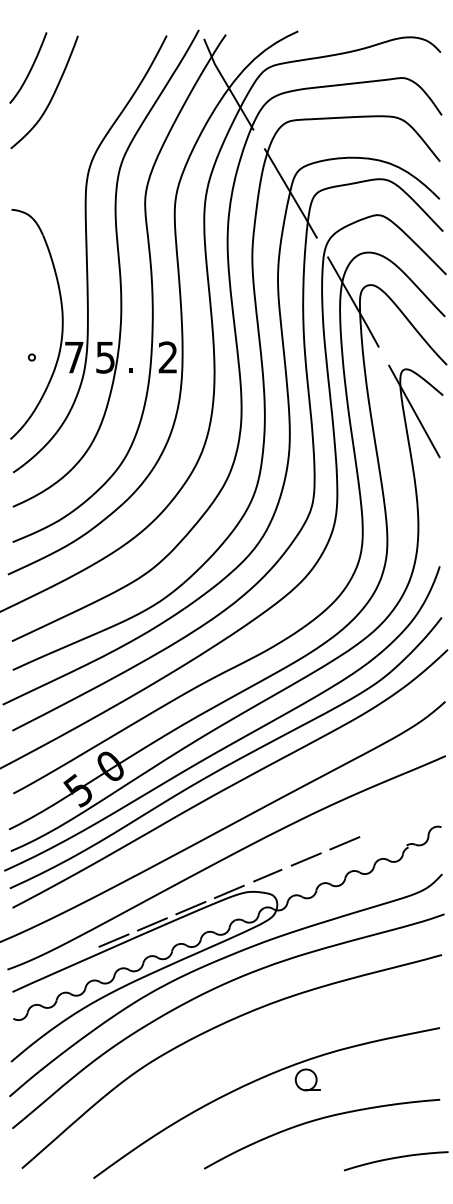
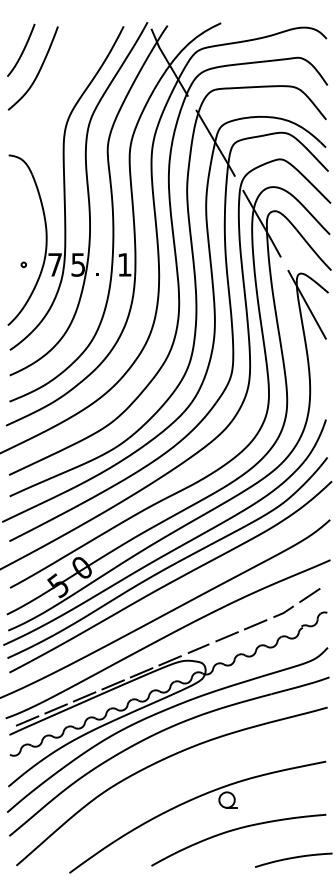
text: (167, 357) -> (124, 264), 2 -> 1
line: (417, 803) -> (309, 595), added
line: (383, 825) -> (284, 611), added
line: (75, 956) -> (56, 708), added
line: (36, 973) -> (27, 721), added

